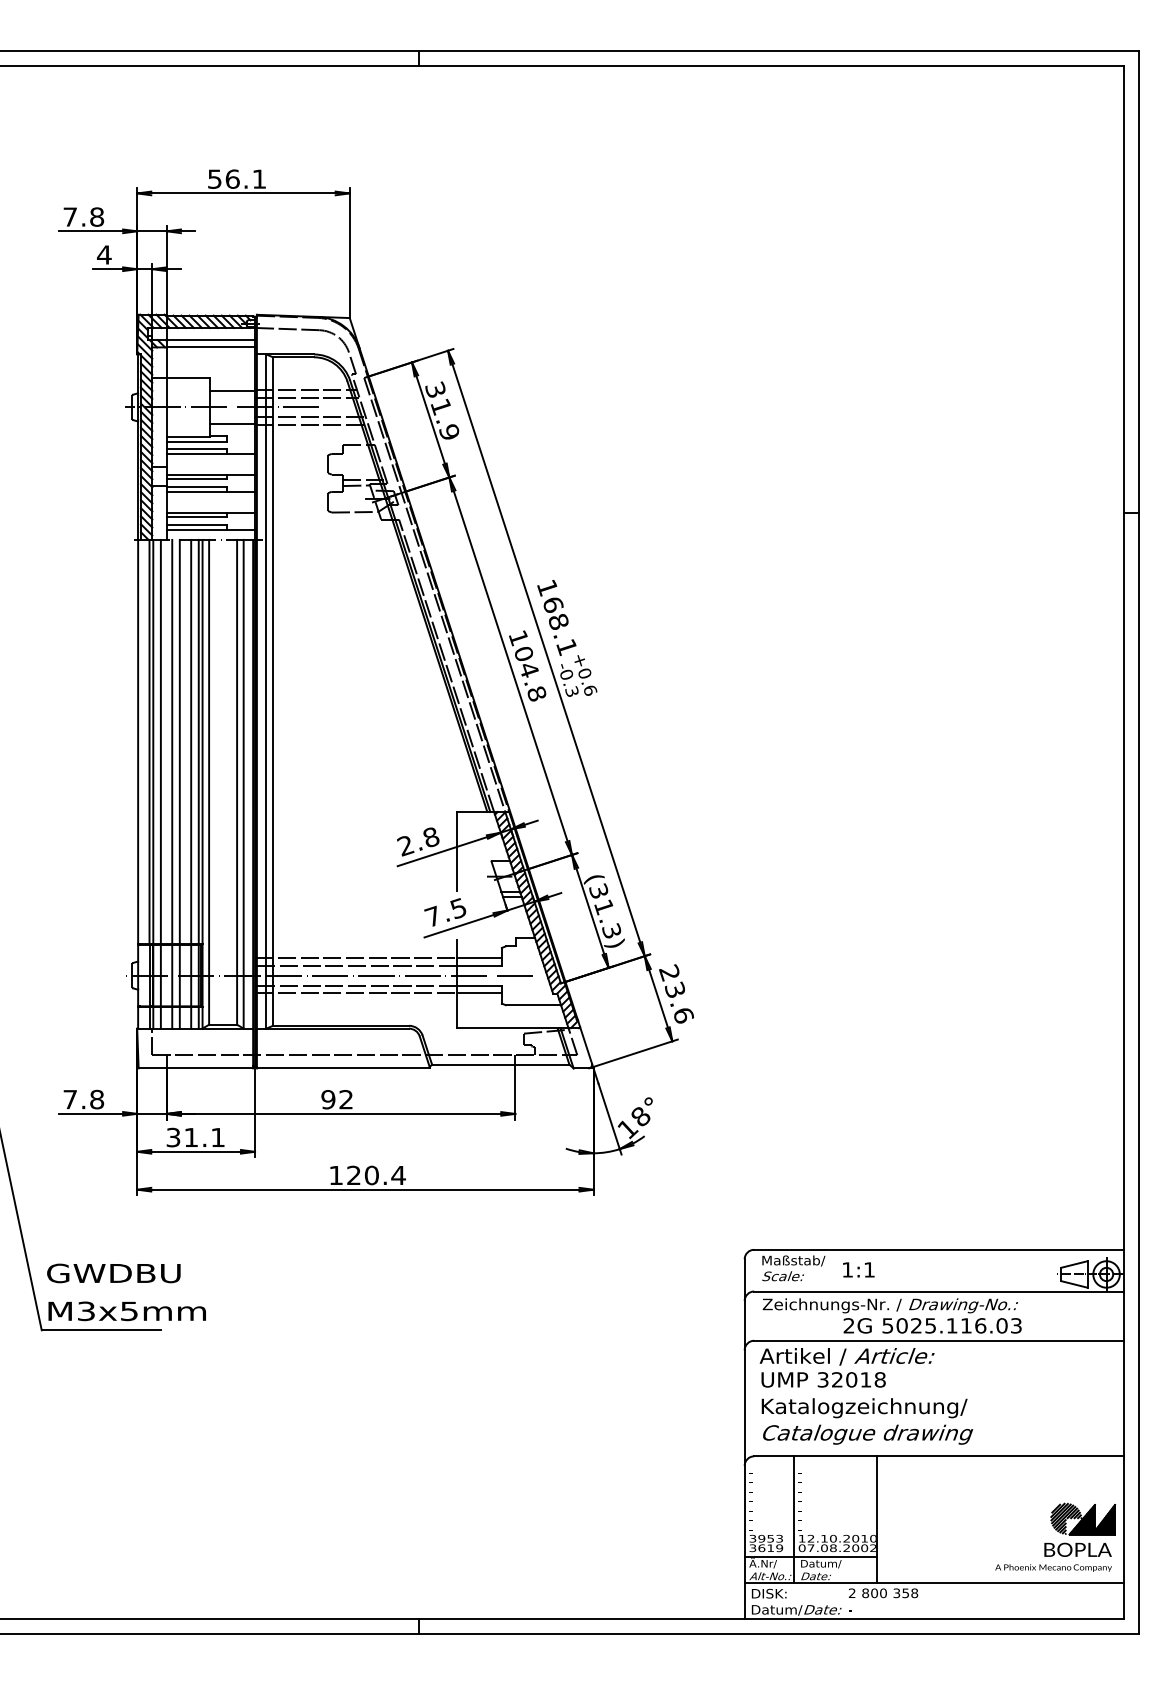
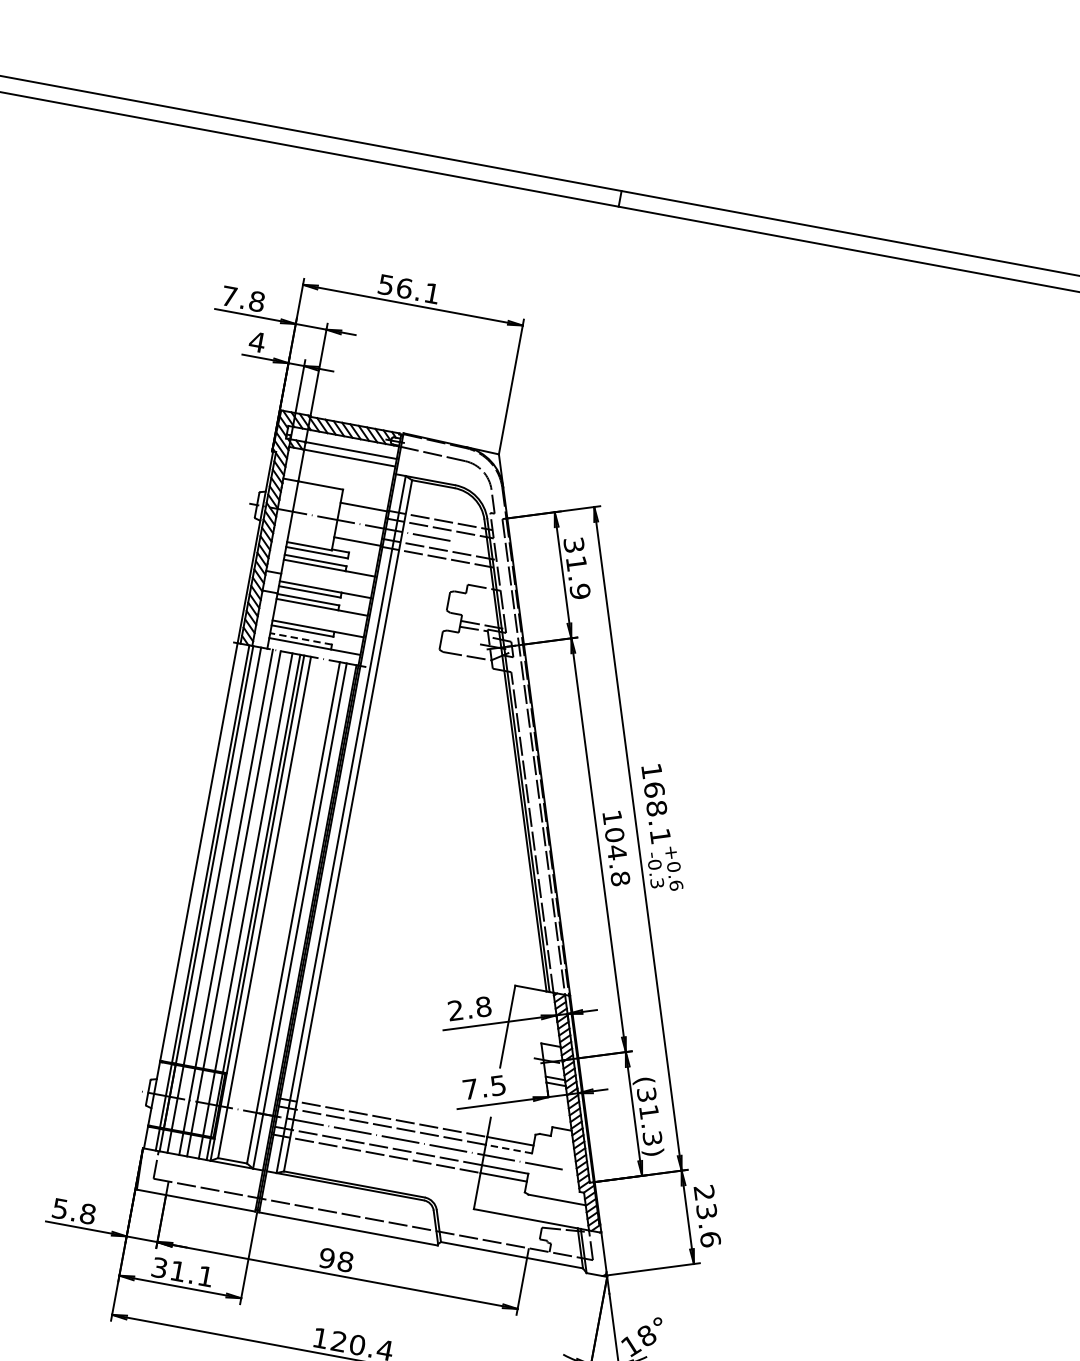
line: (196, 524) -> (300, 638), solid -> dashed
line: (479, 965) -> (509, 1148), solid -> dashed
text: (69, 1099) -> (59, 1208), 7.8 -> 5.8
text: (346, 1099) -> (345, 1261), 92 -> 98

